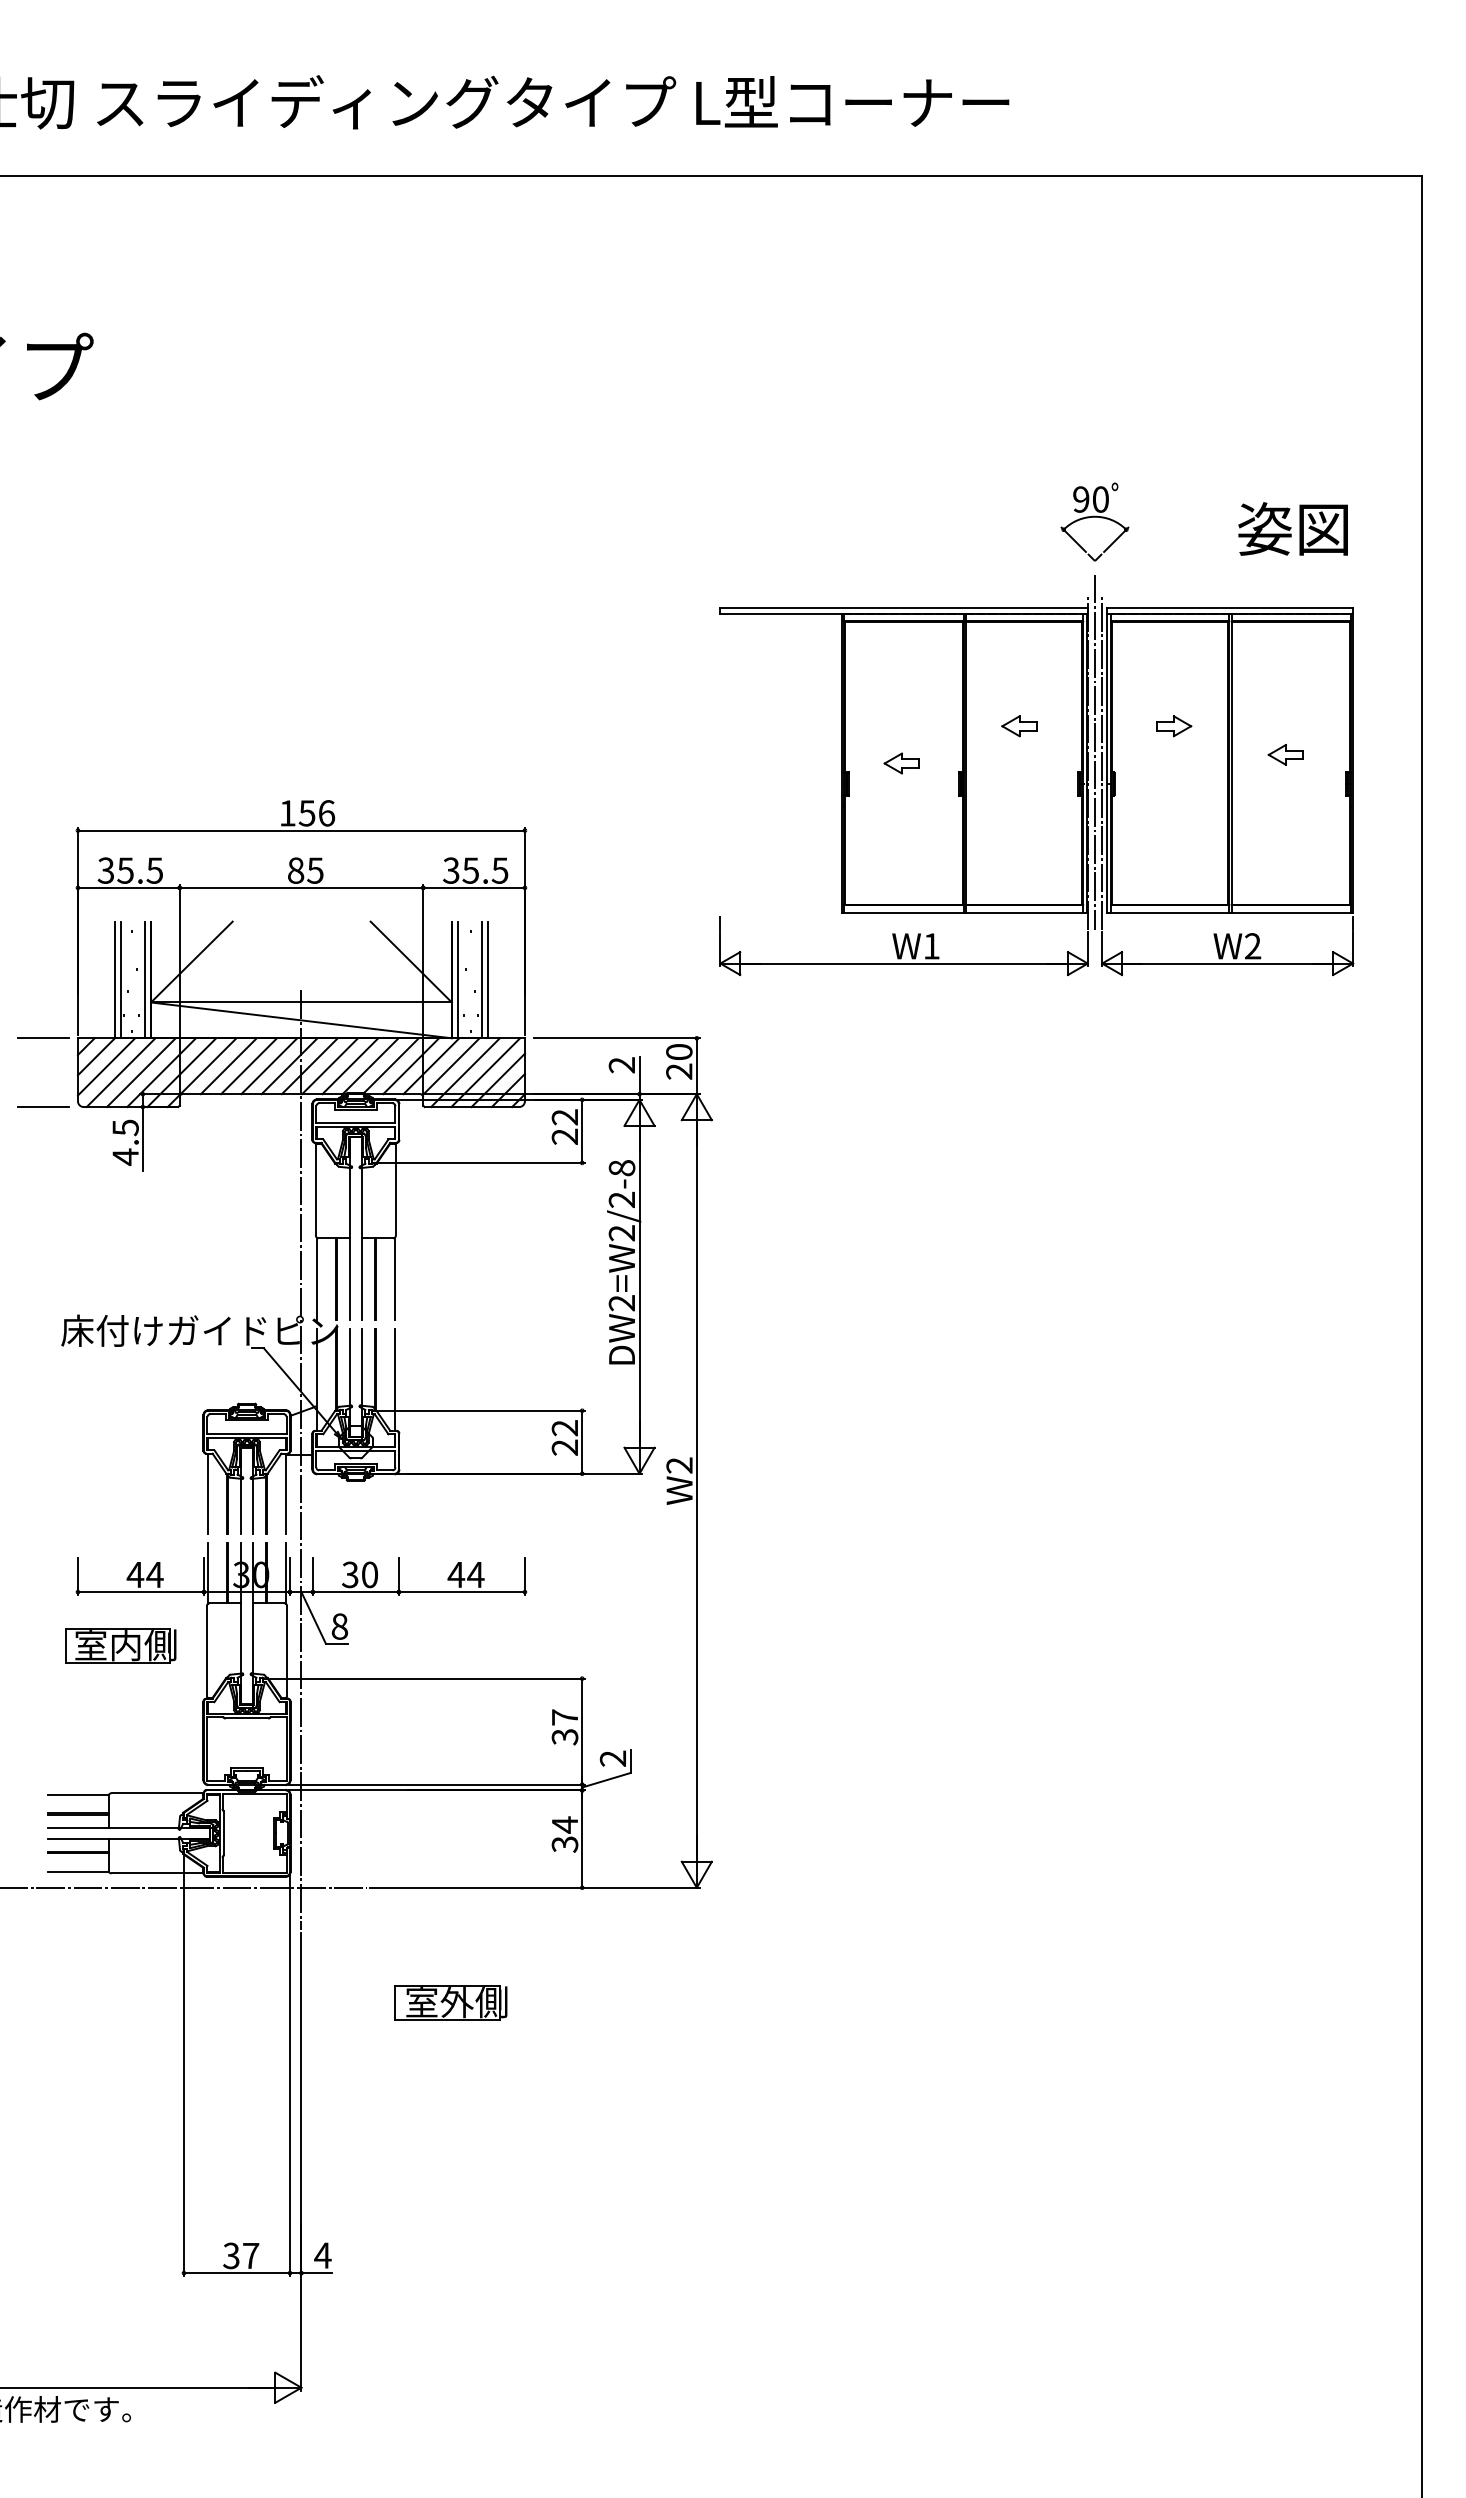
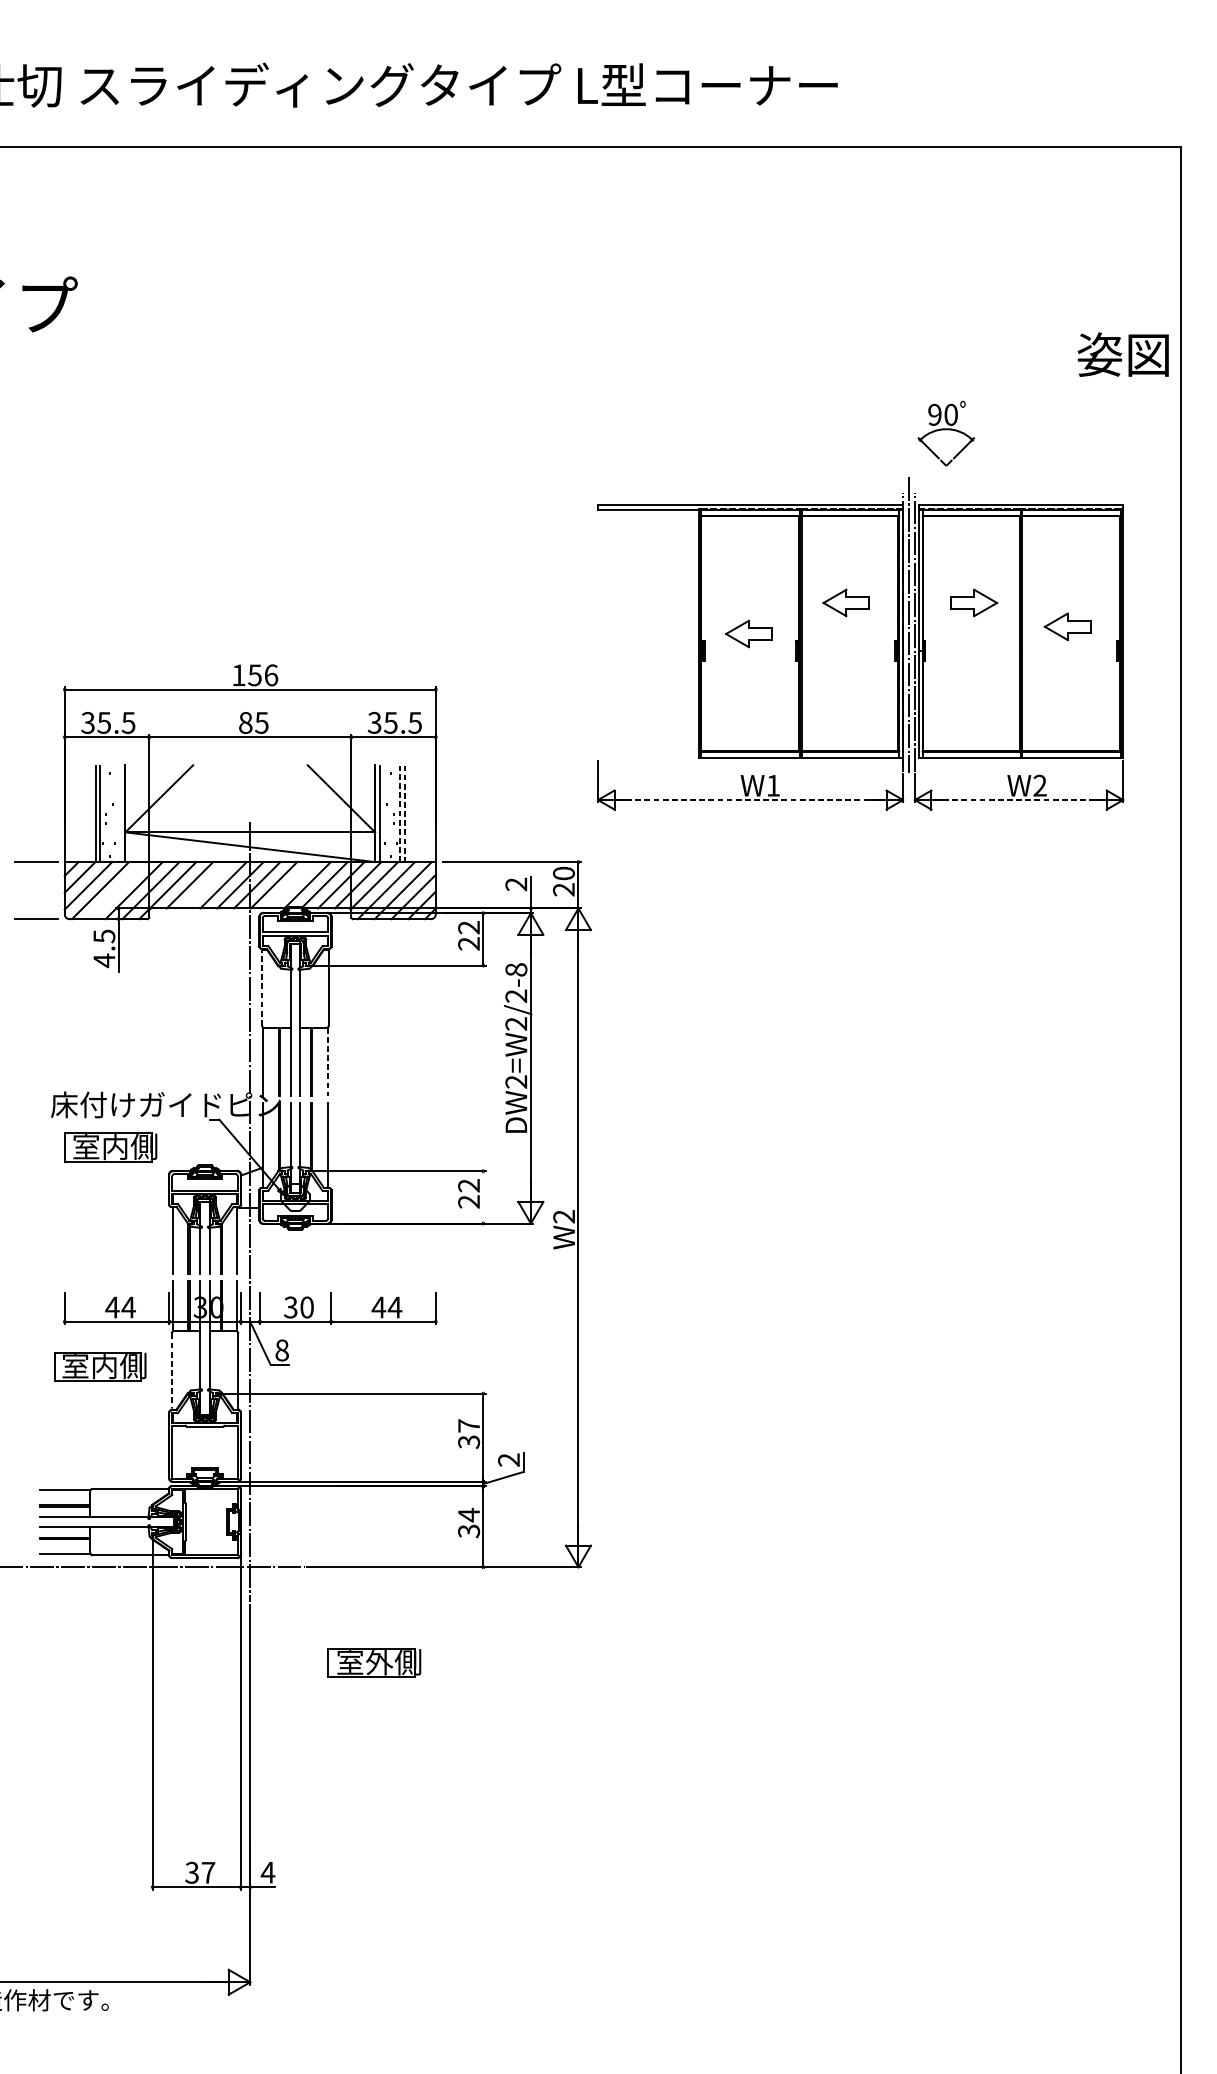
part: (1094, 521) -> (945, 433), moved
text: (1292, 528) -> (1122, 354), moved
part: (1019, 726) -> (846, 603), size x1.6
part: (1174, 726) -> (974, 603), size x1.6
part: (1285, 754) -> (1067, 626), size x1.6
part: (901, 763) -> (748, 633), size x1.6
line: (904, 963) -> (750, 800), solid -> dashed
line: (1227, 963) -> (1018, 800), solid -> dashed
line: (145, 979) -> (120, 813), removed
line: (481, 979) -> (399, 813), solid -> dashed
line: (487, 980) -> (404, 814), solid -> dashed
line: (249, 1066) -> (207, 885), removed
line: (350, 1066) -> (290, 885), removed
line: (140, 1072) -> (116, 890), removed
line: (315, 1189) -> (261, 987), solid -> dashed
line: (394, 1279) -> (327, 1062), solid -> dashed
part: (133, 1381) -> (110, 1146), added
line: (582, 1441) -> (483, 1196), removed
line: (206, 1651) -> (171, 1371), solid -> dashed

